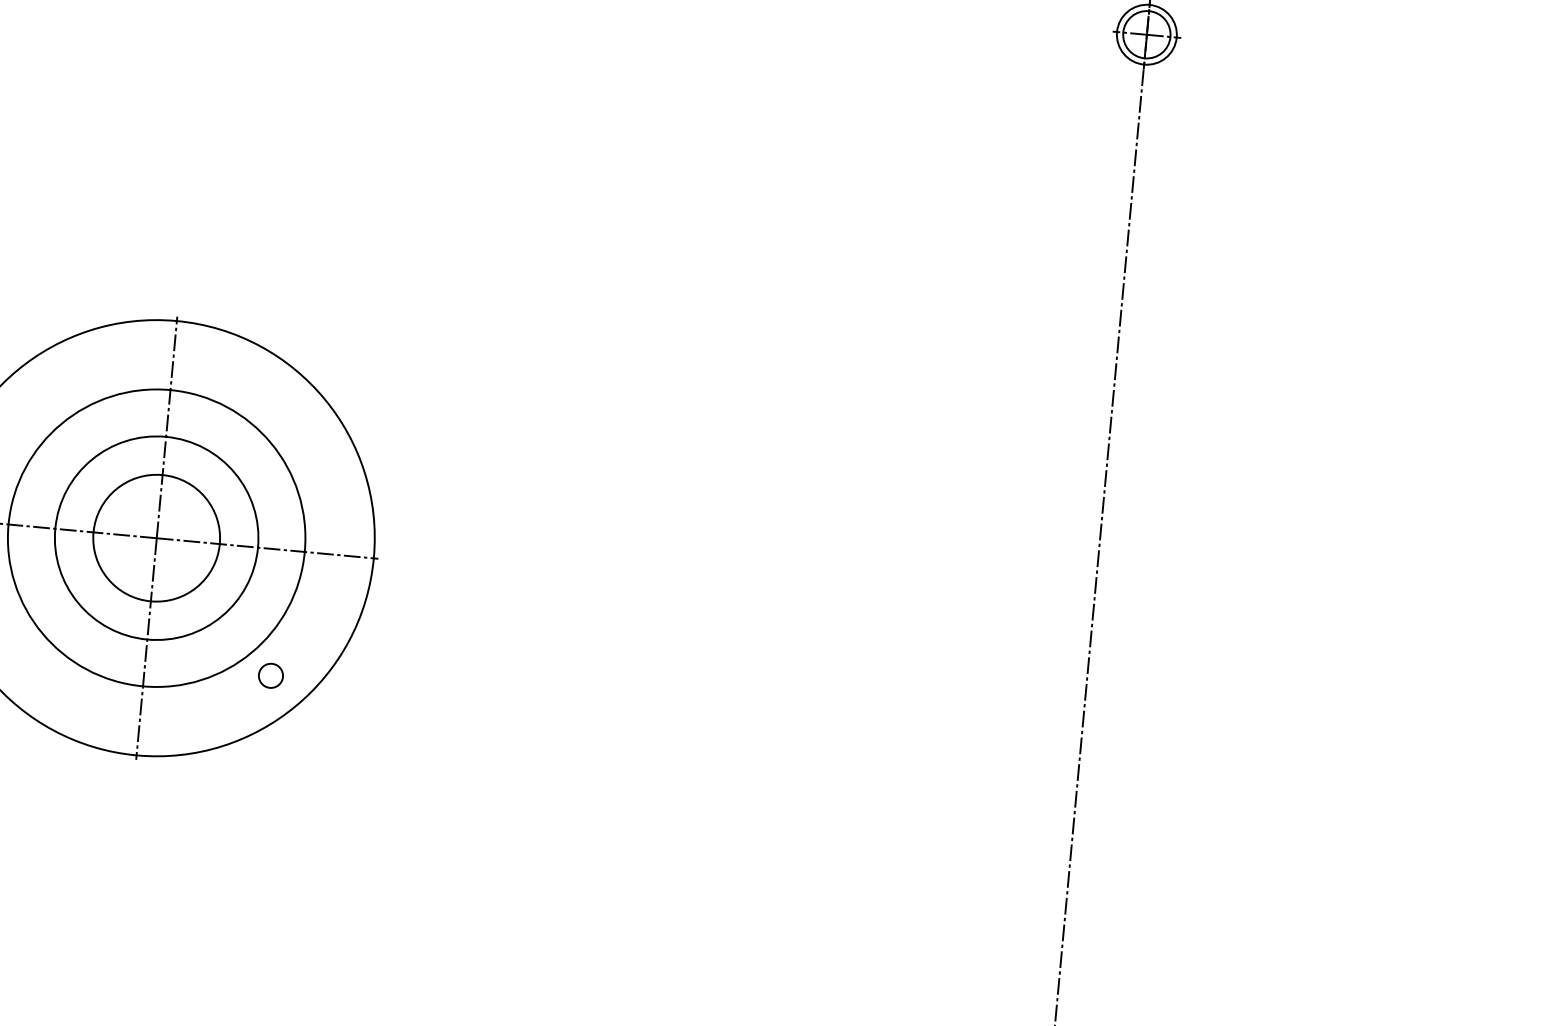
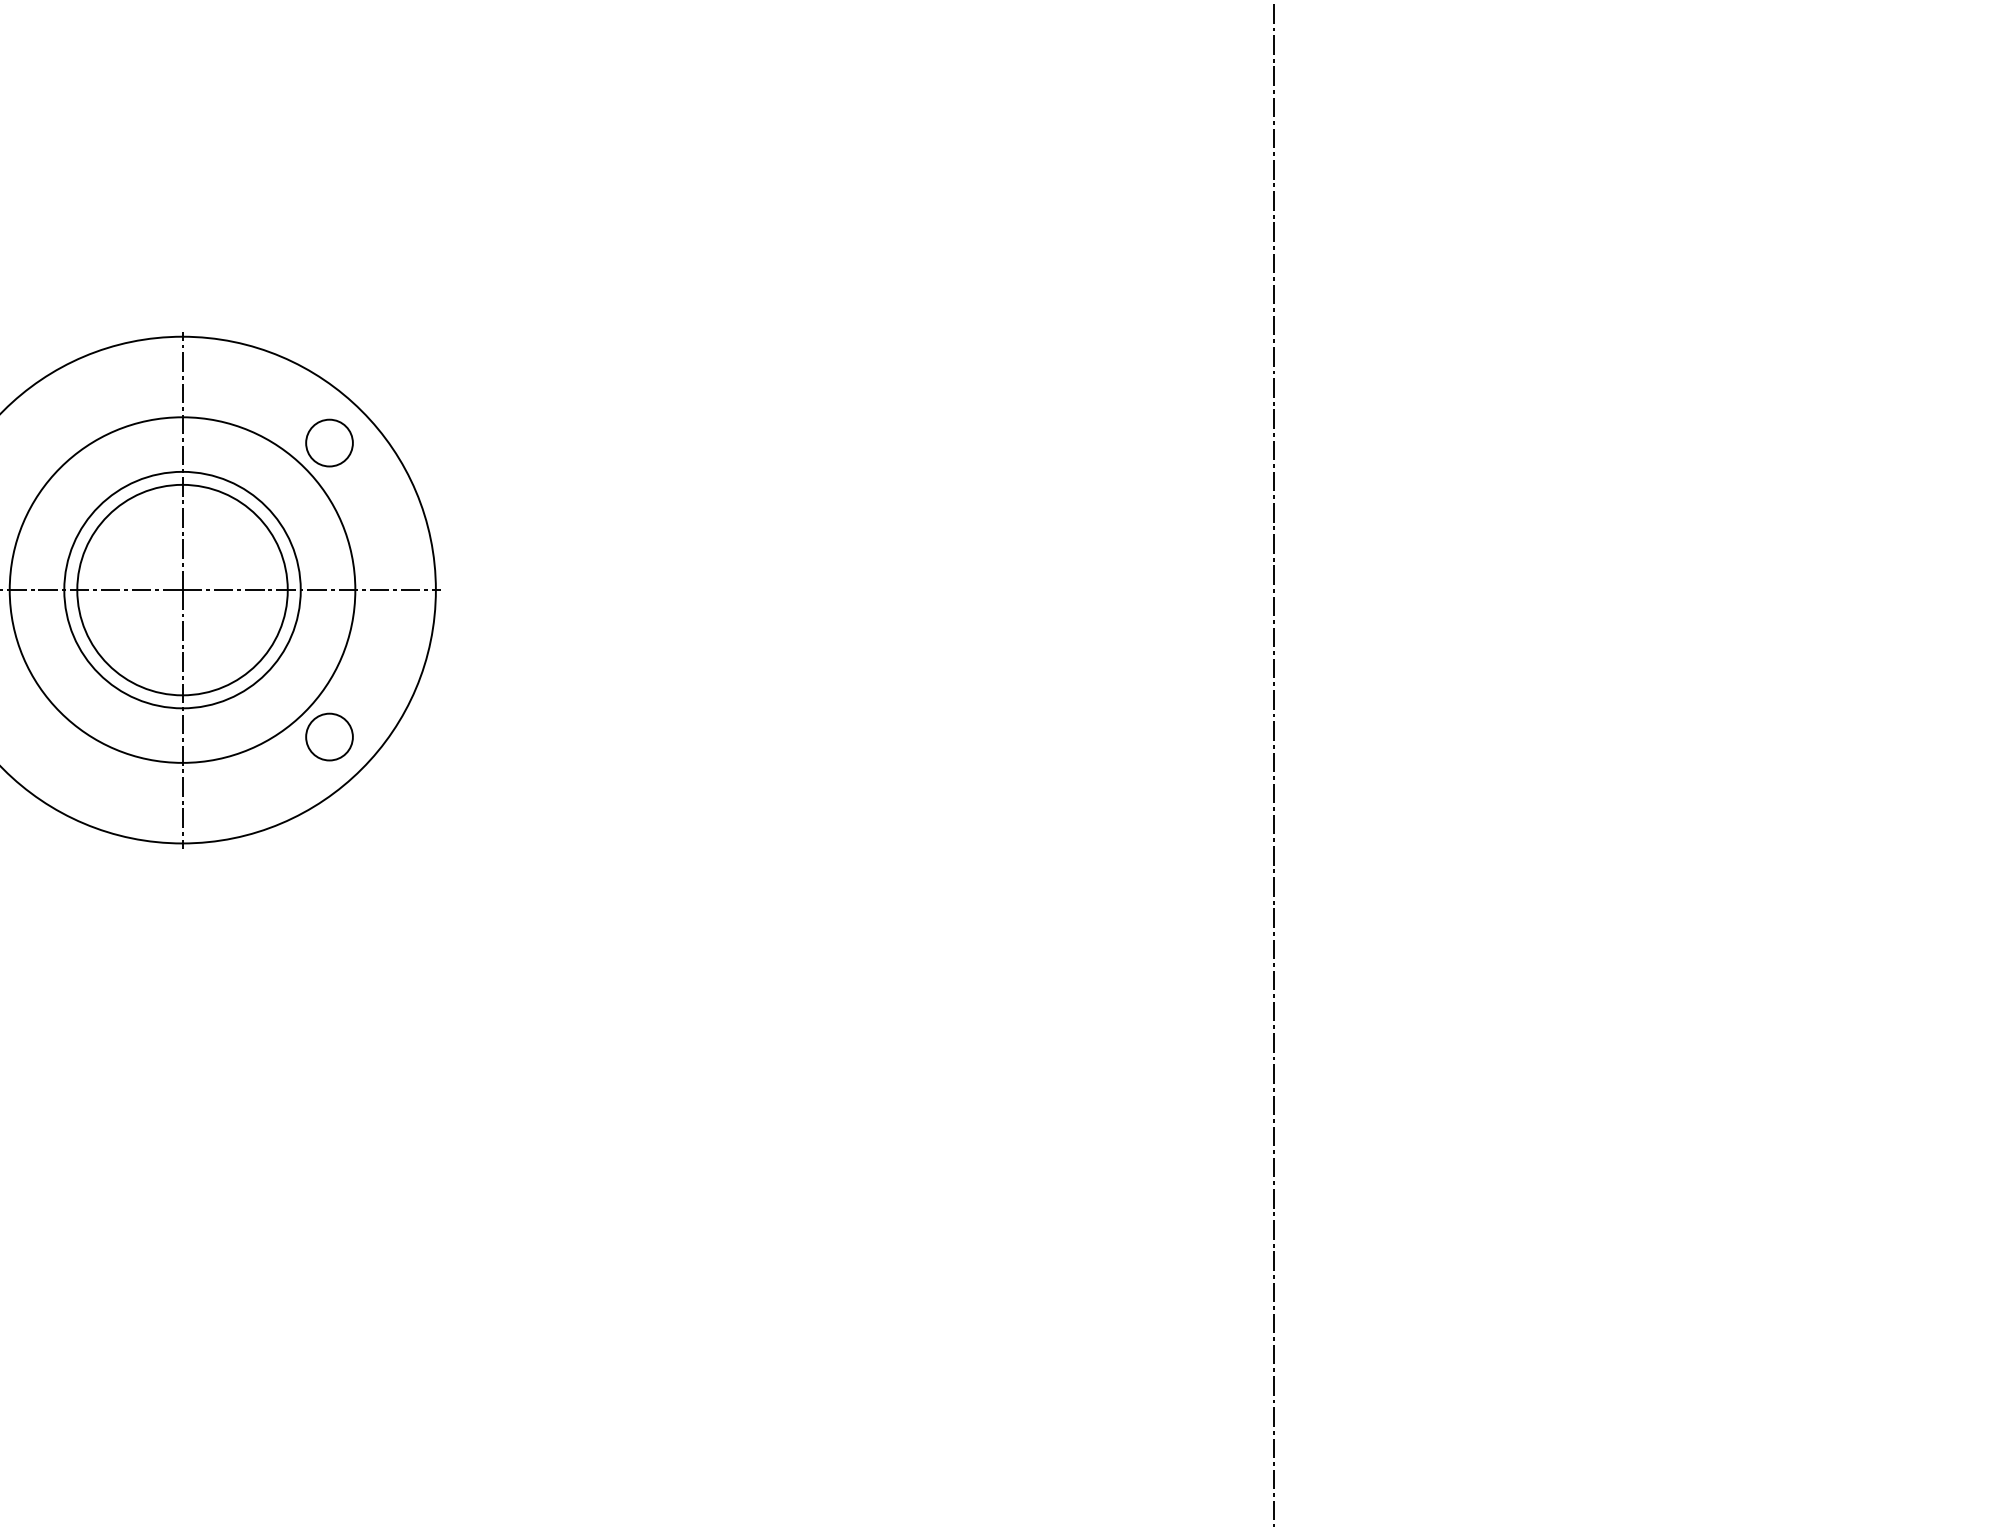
circle: (294, 423) -> (329, 442), added
circle: (156, 537) -> (182, 589), size x1.43
circle: (270, 675) -> (329, 736), size x1.67

